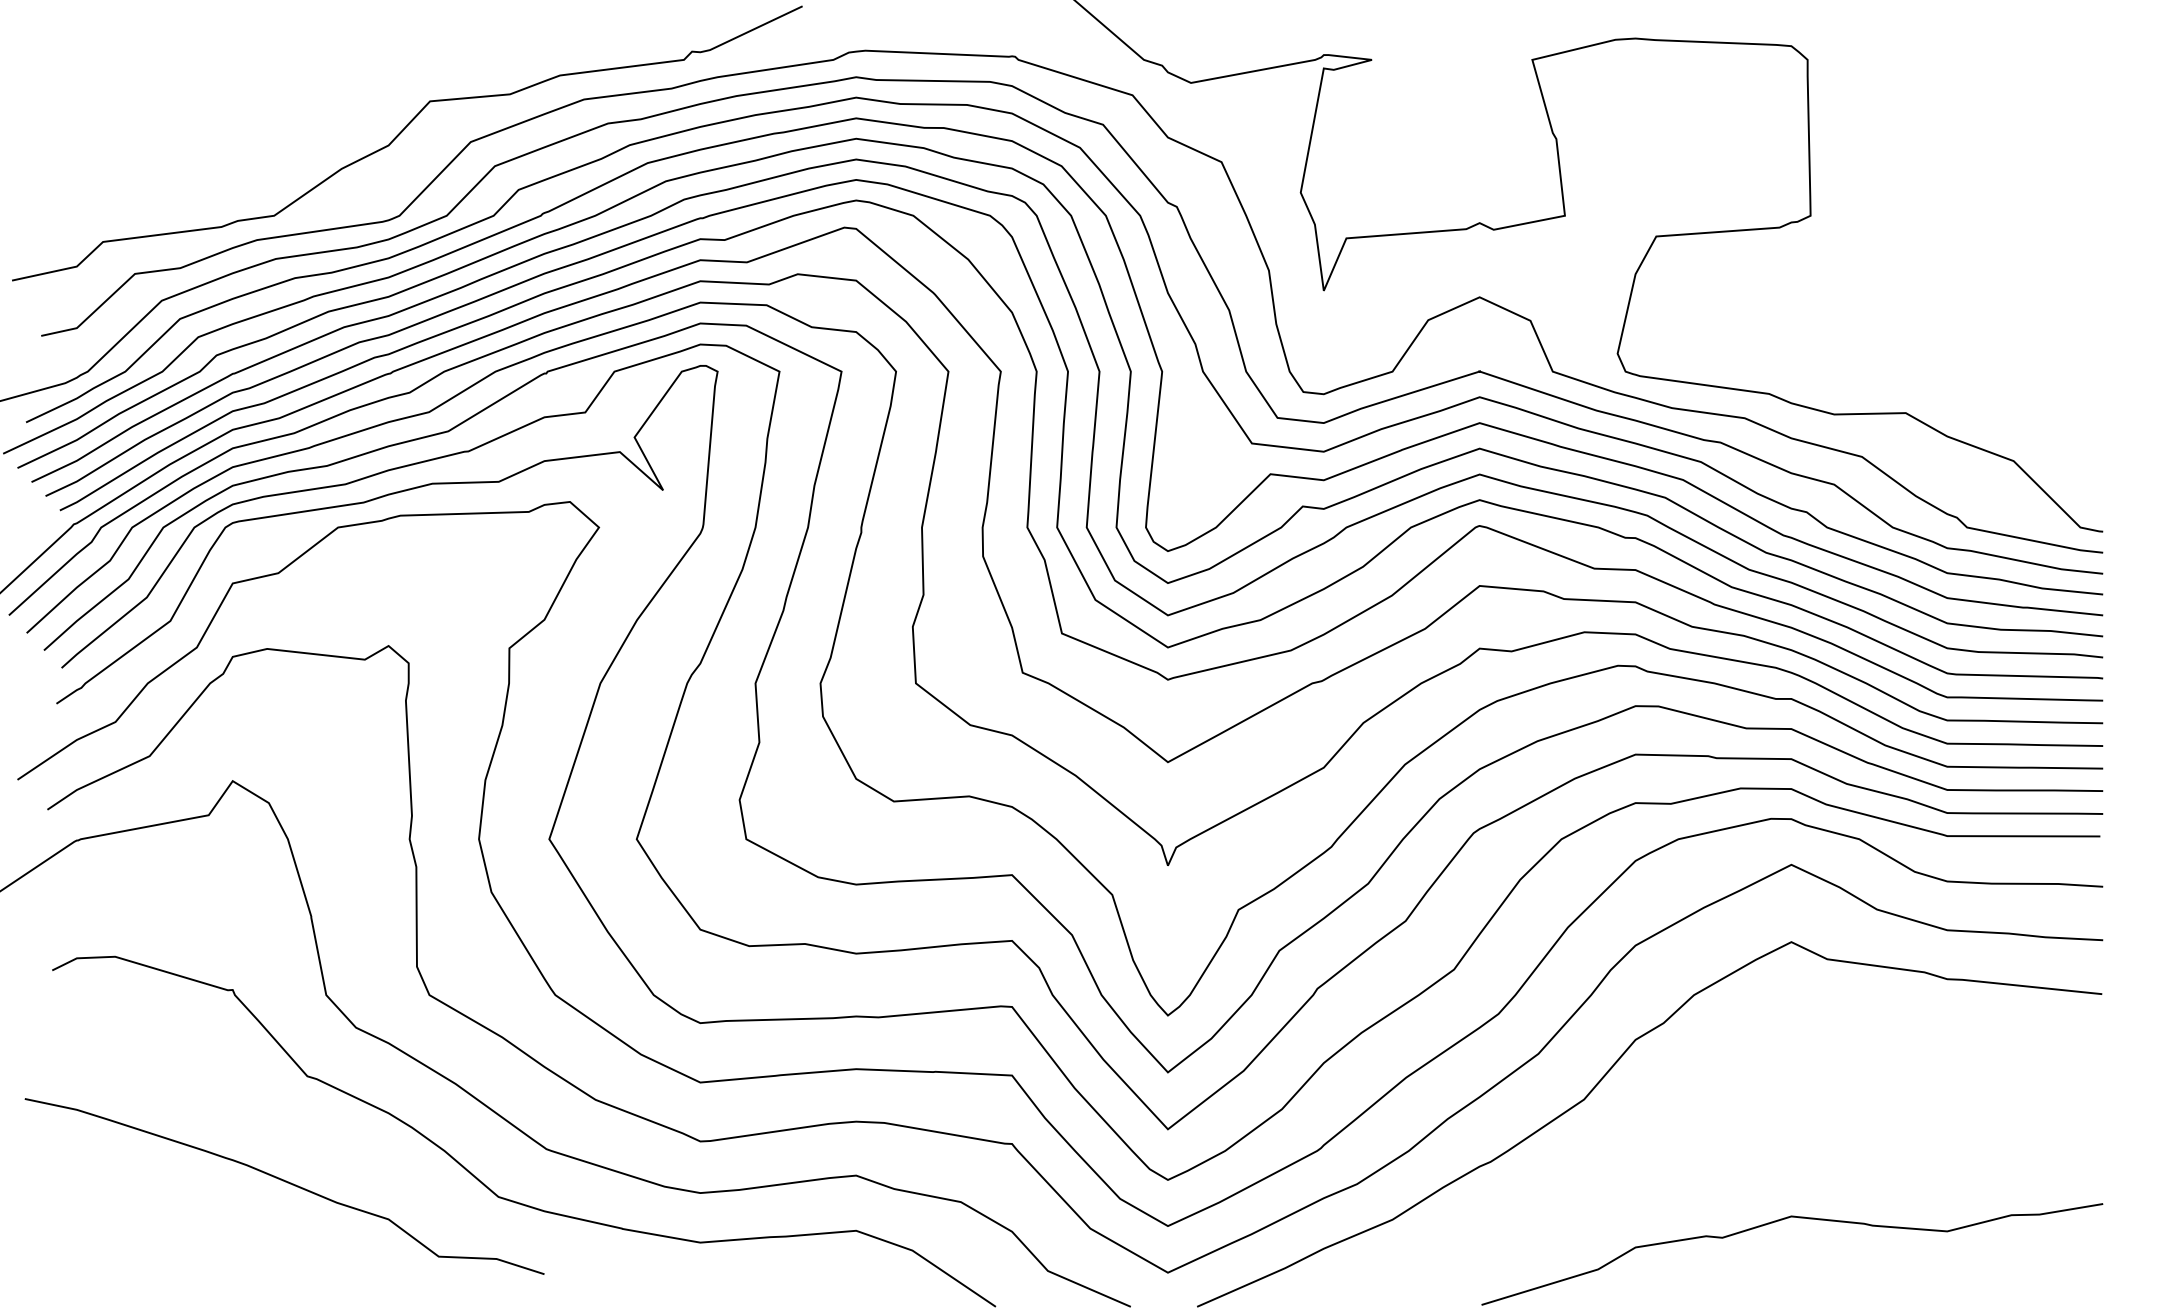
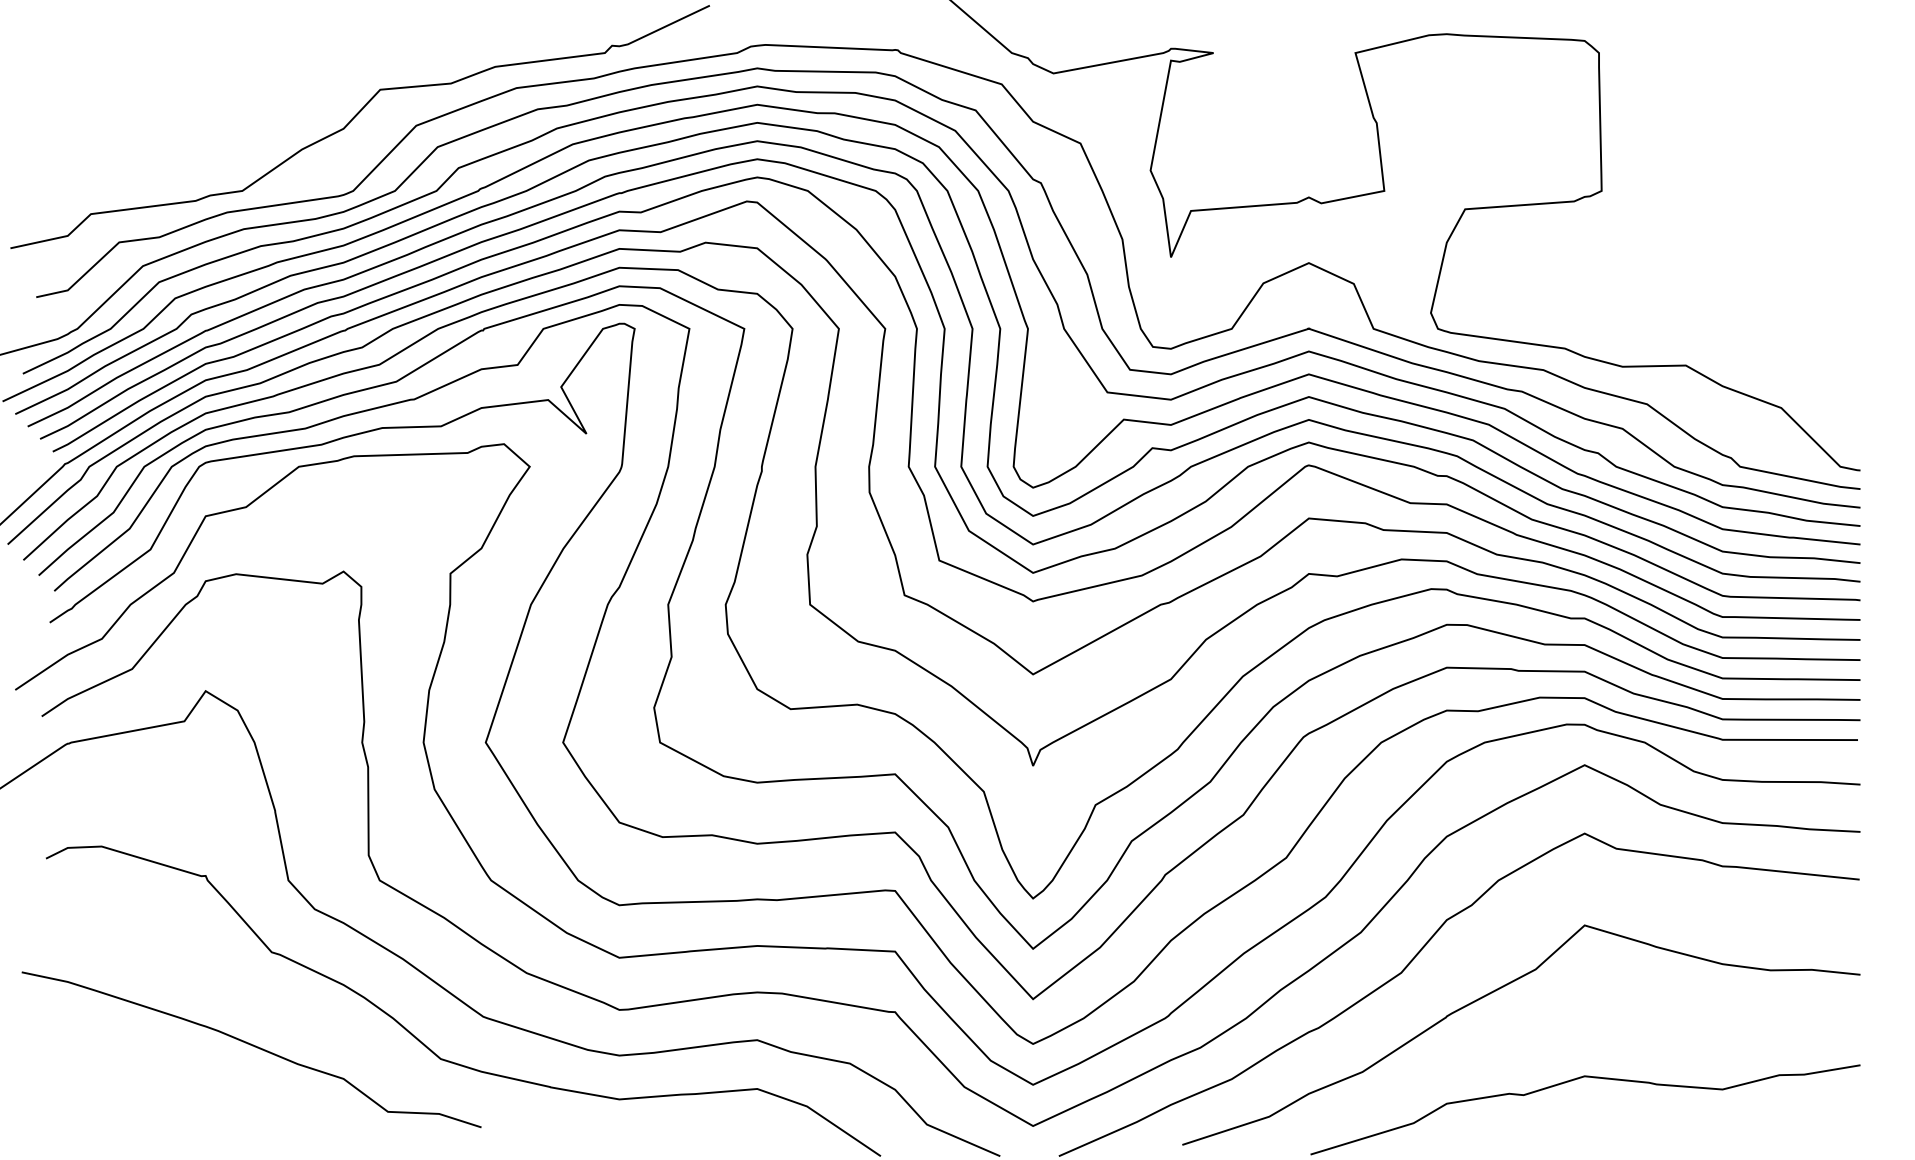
curve: (1691, 1120) -> (1496, 991), added

